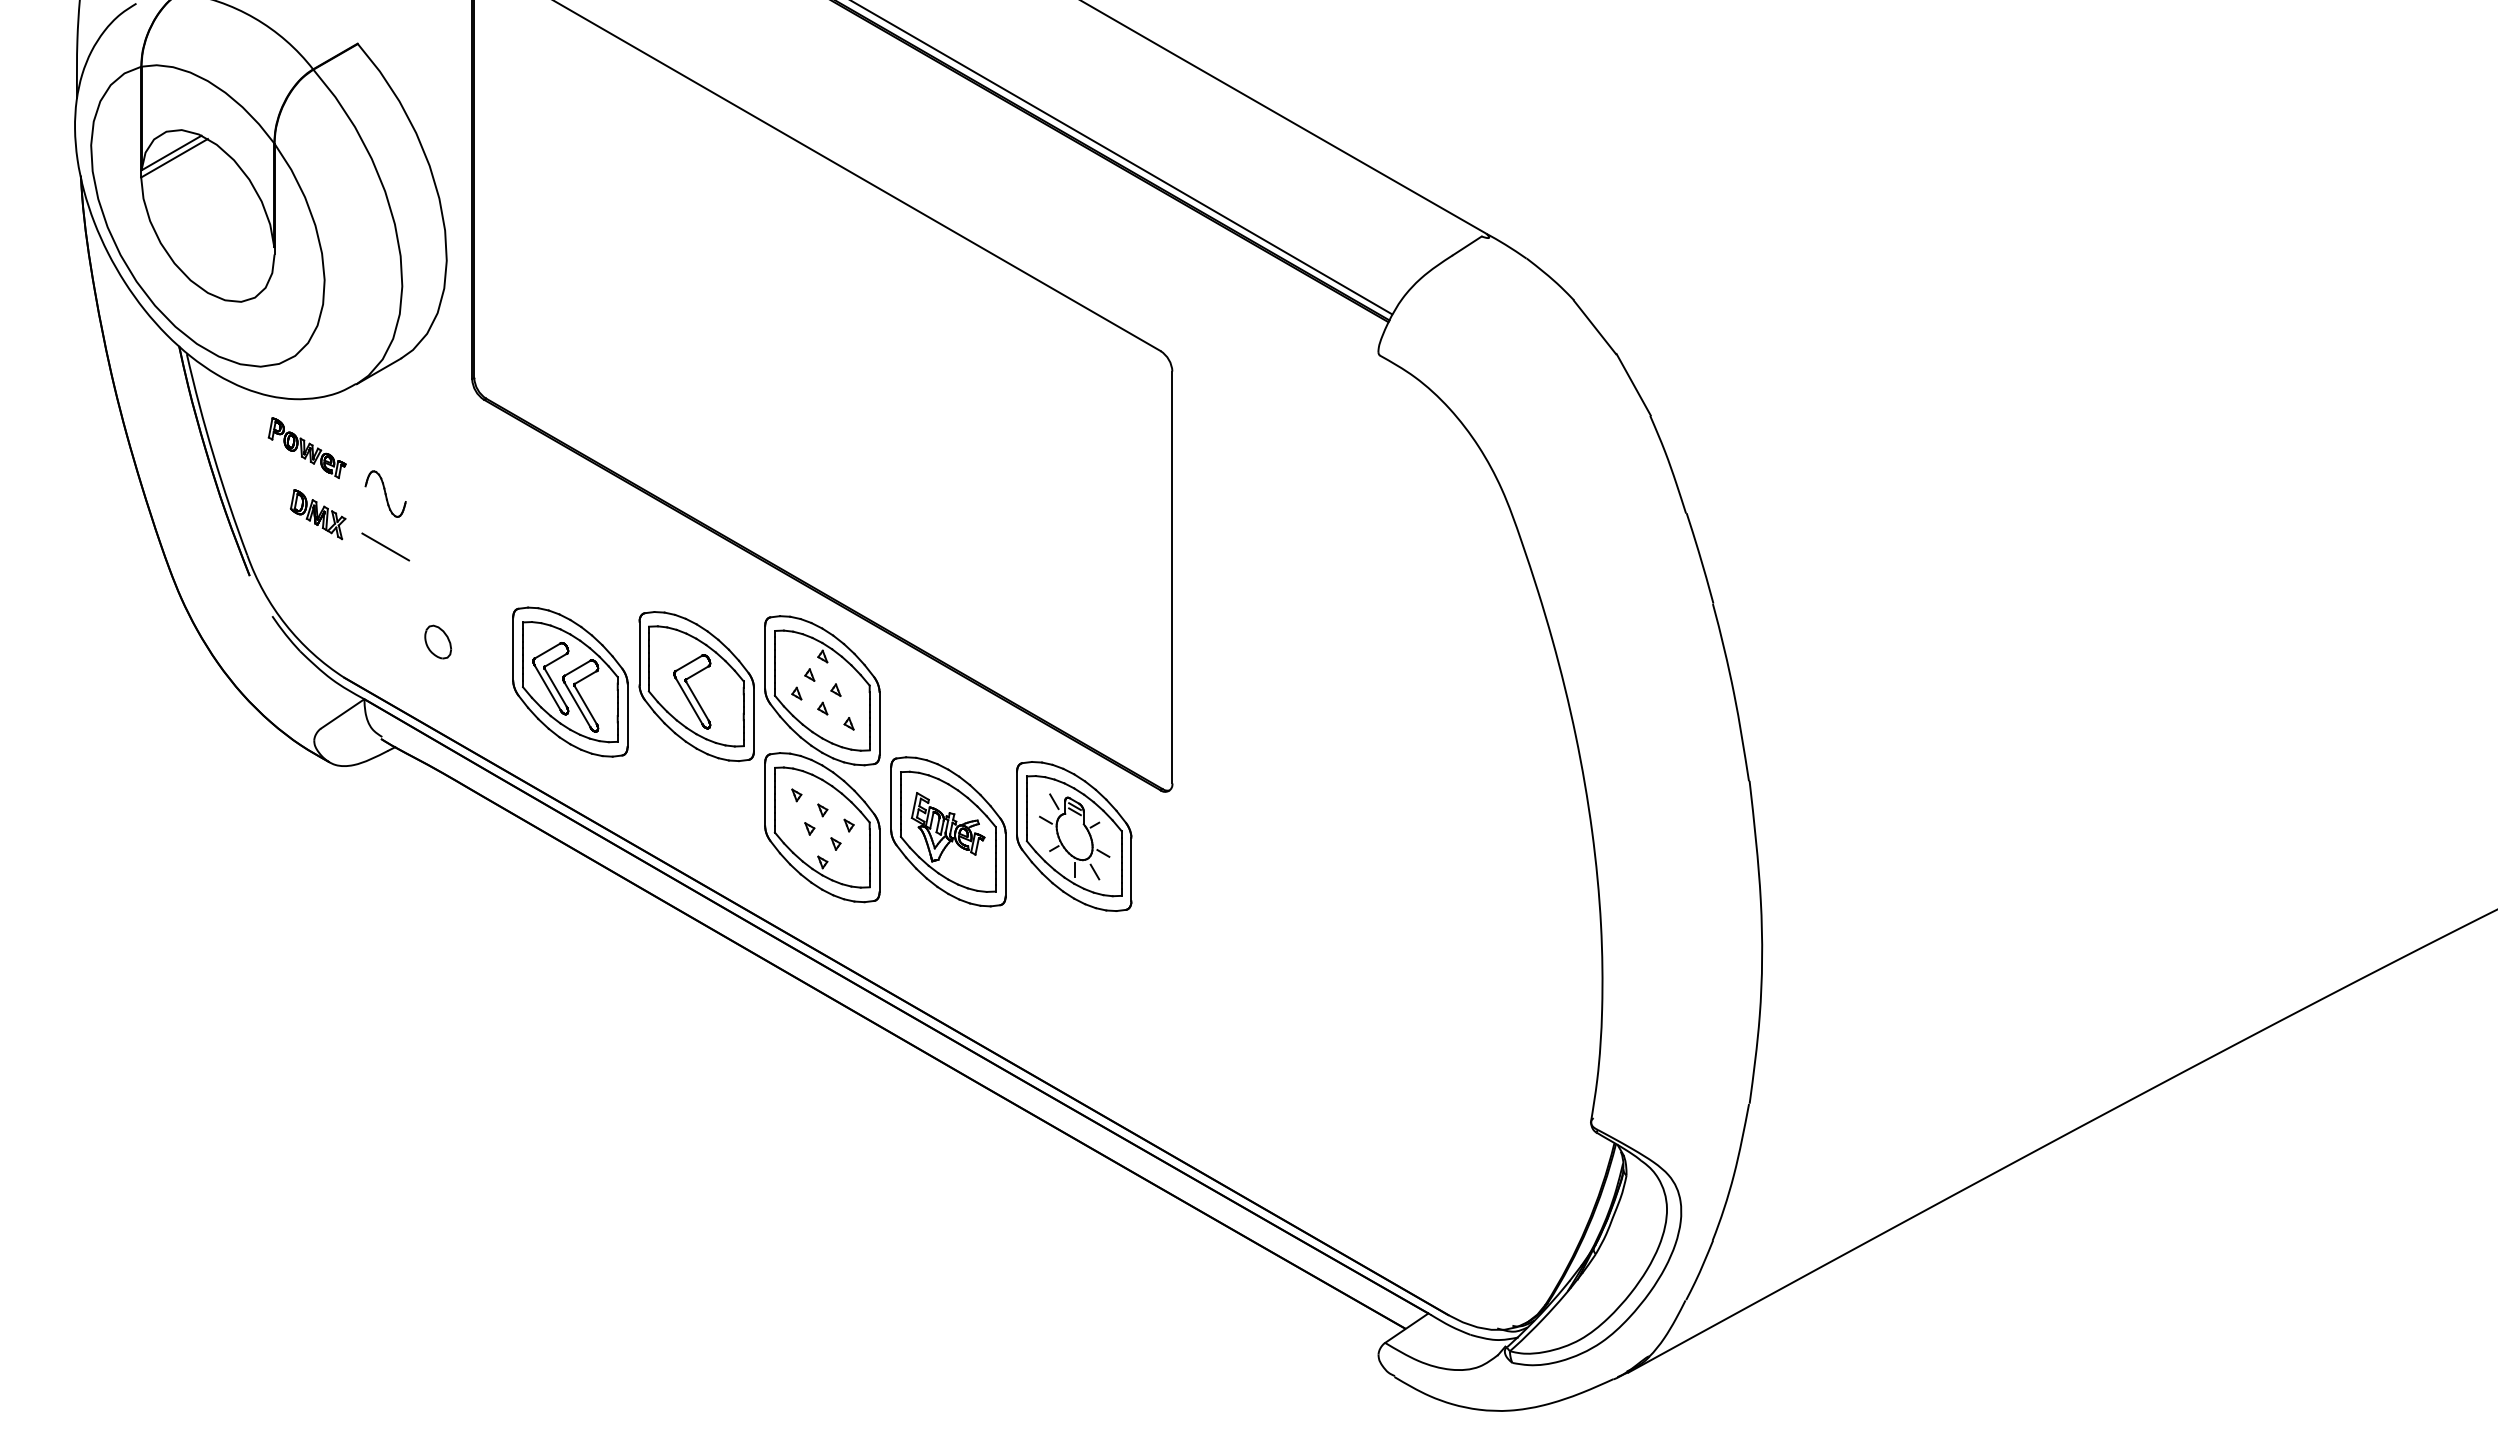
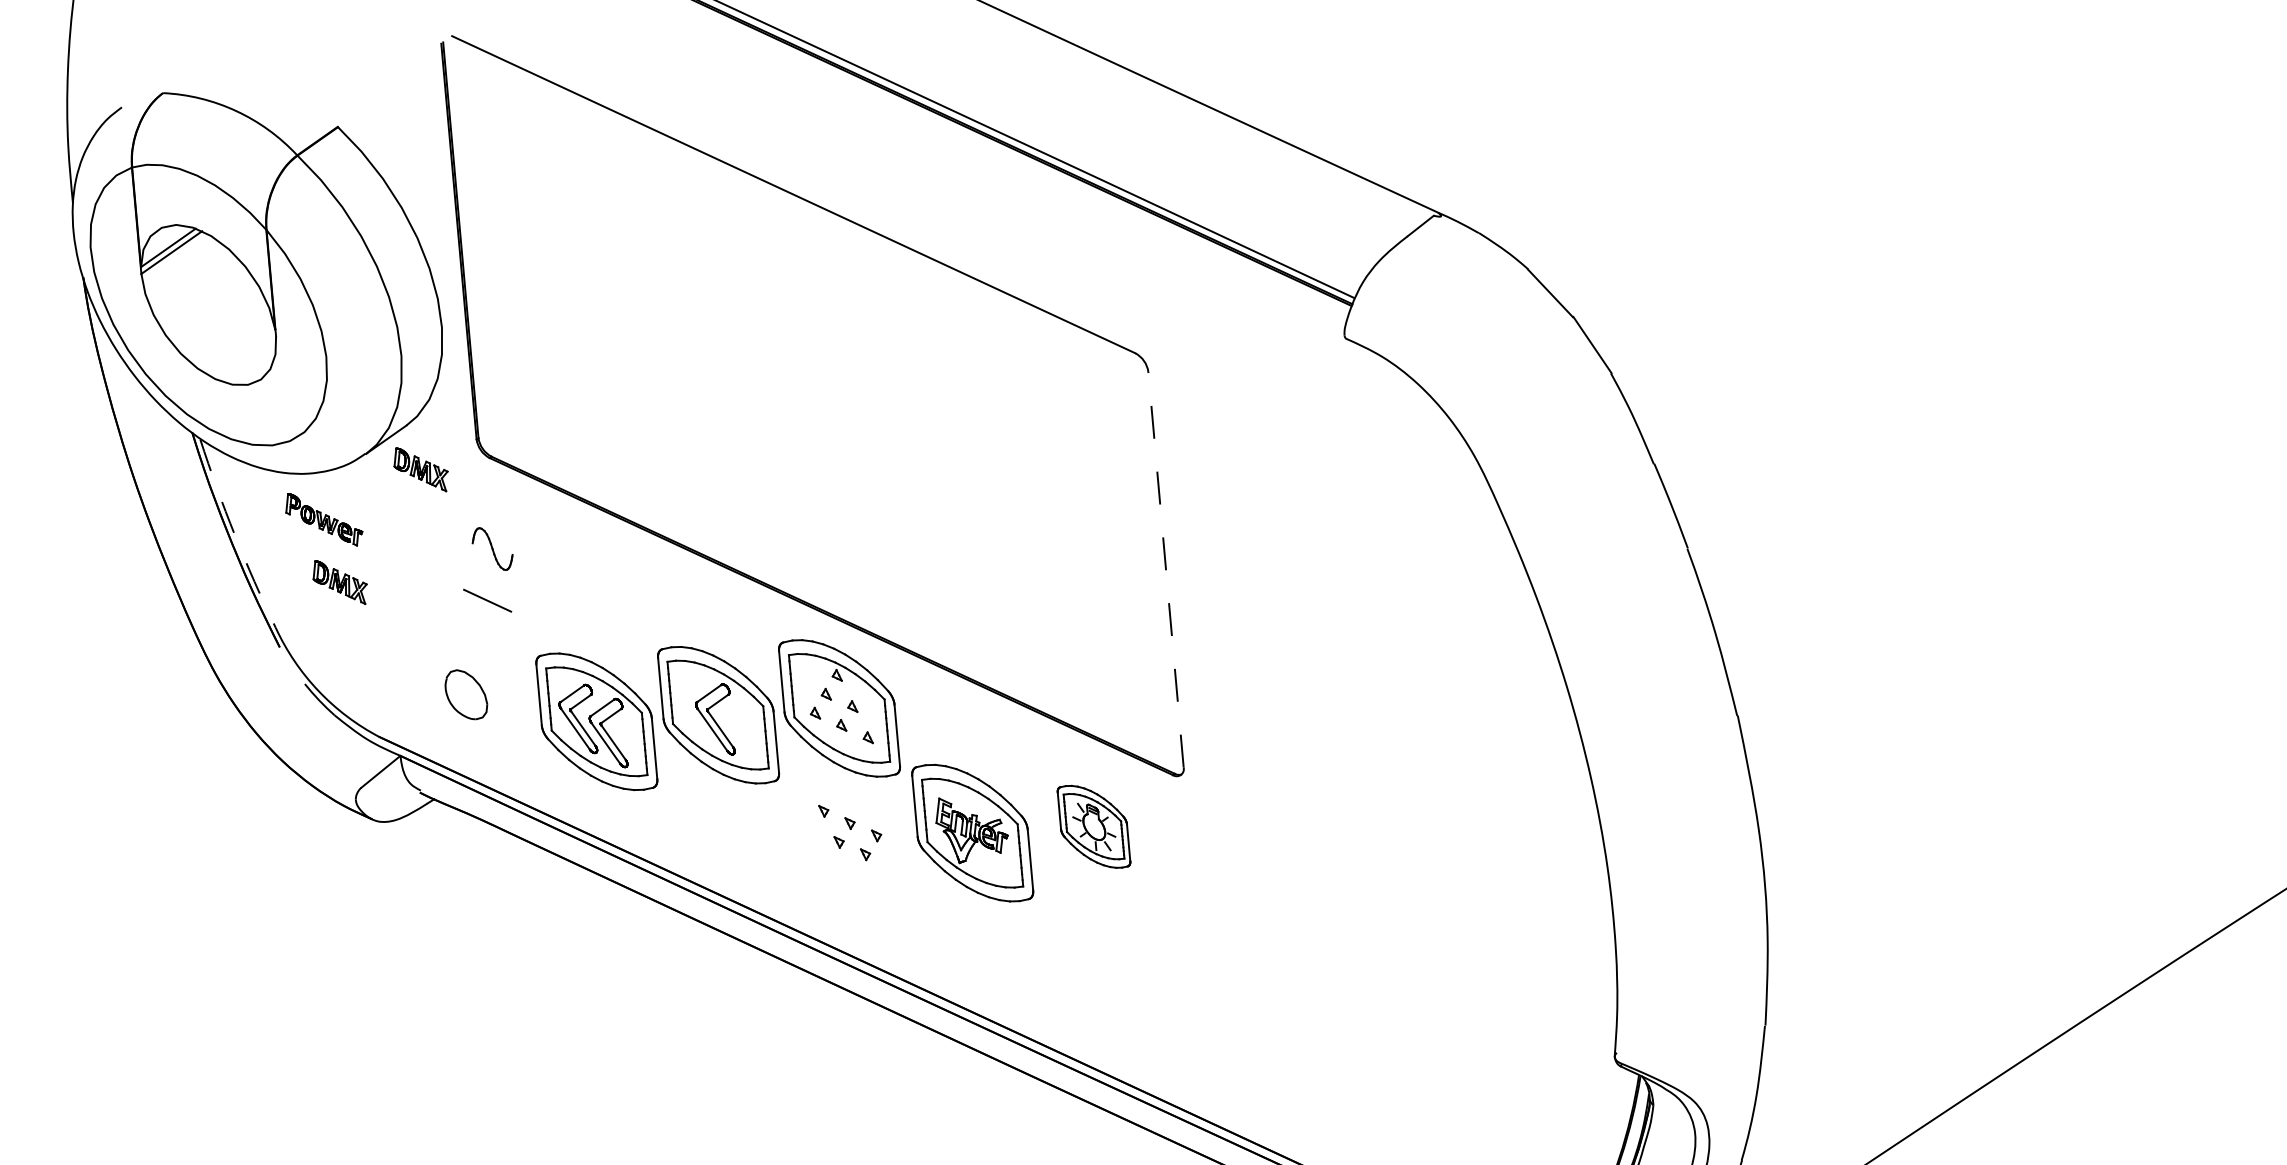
part: (411, 405) -> (420, 469), added
arc: (213, 455) -> (234, 534), solid -> dashed
part: (385, 493) -> (492, 548), moved
line: (385, 546) -> (487, 600), moved
line: (1172, 577) -> (1166, 569), solid -> dashed
part: (438, 641) -> (466, 694), size x1.6
part: (822, 827) -> (851, 839), removed
part: (1074, 836) -> (1094, 826), size x0.6

